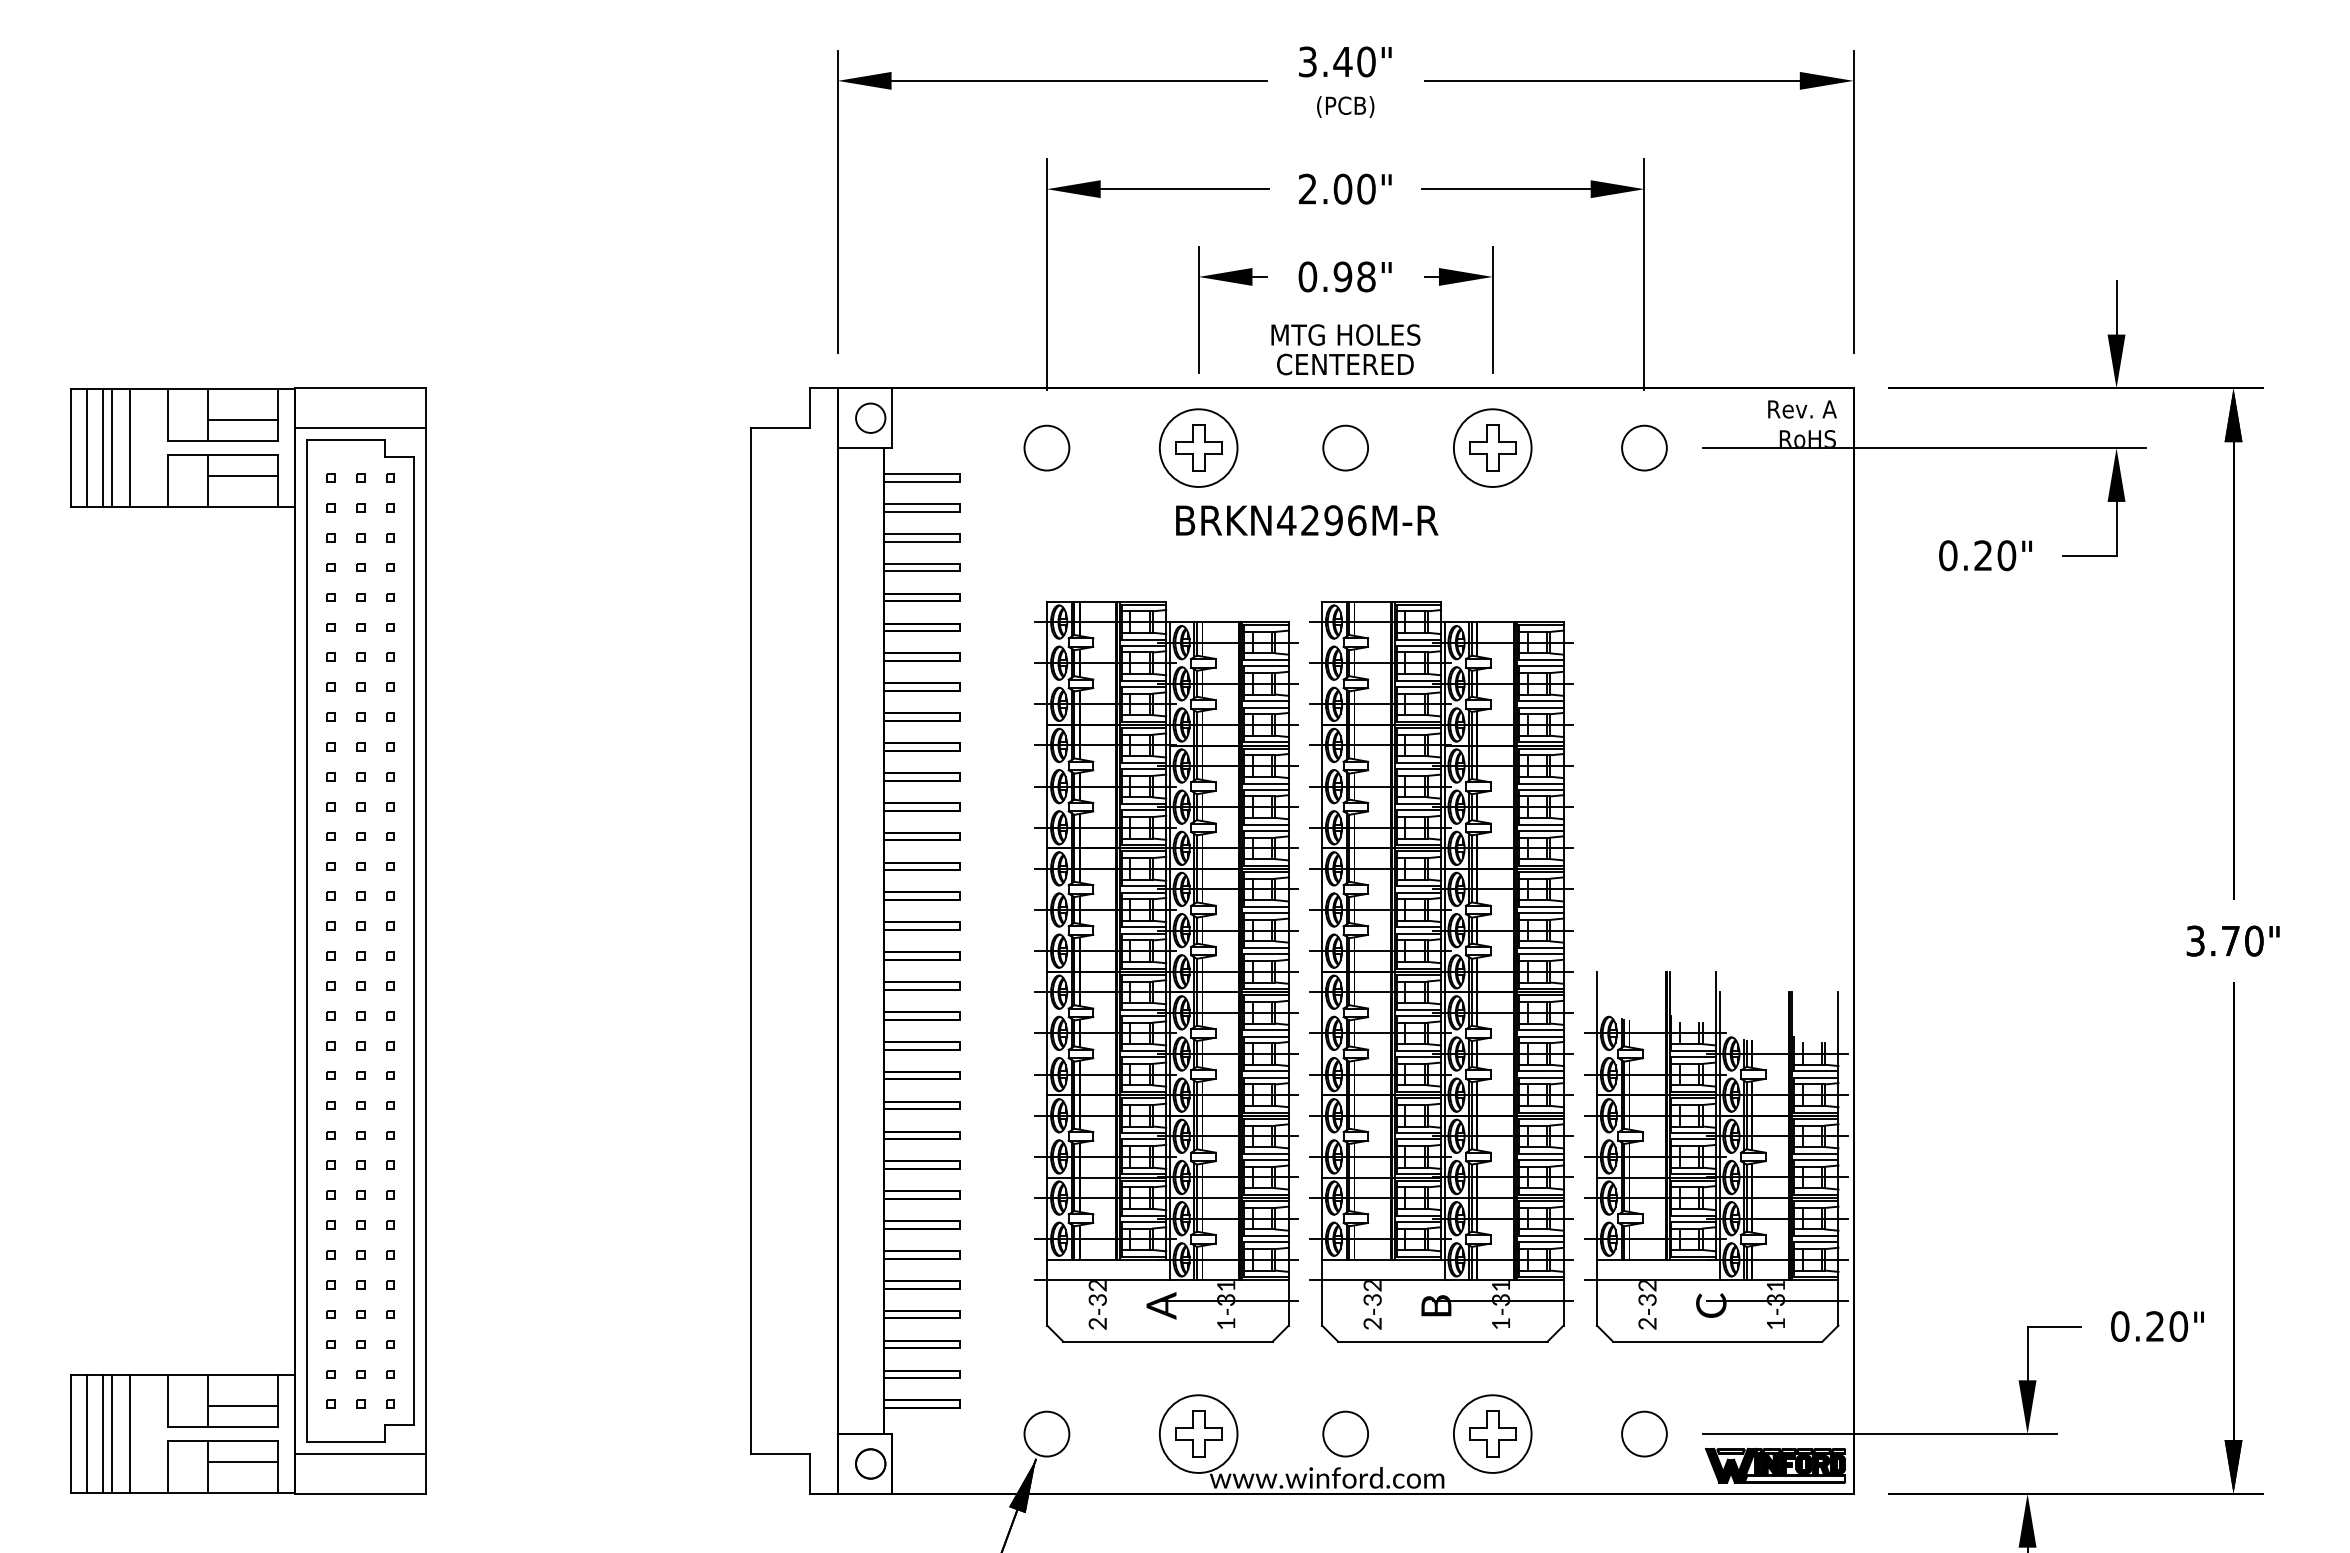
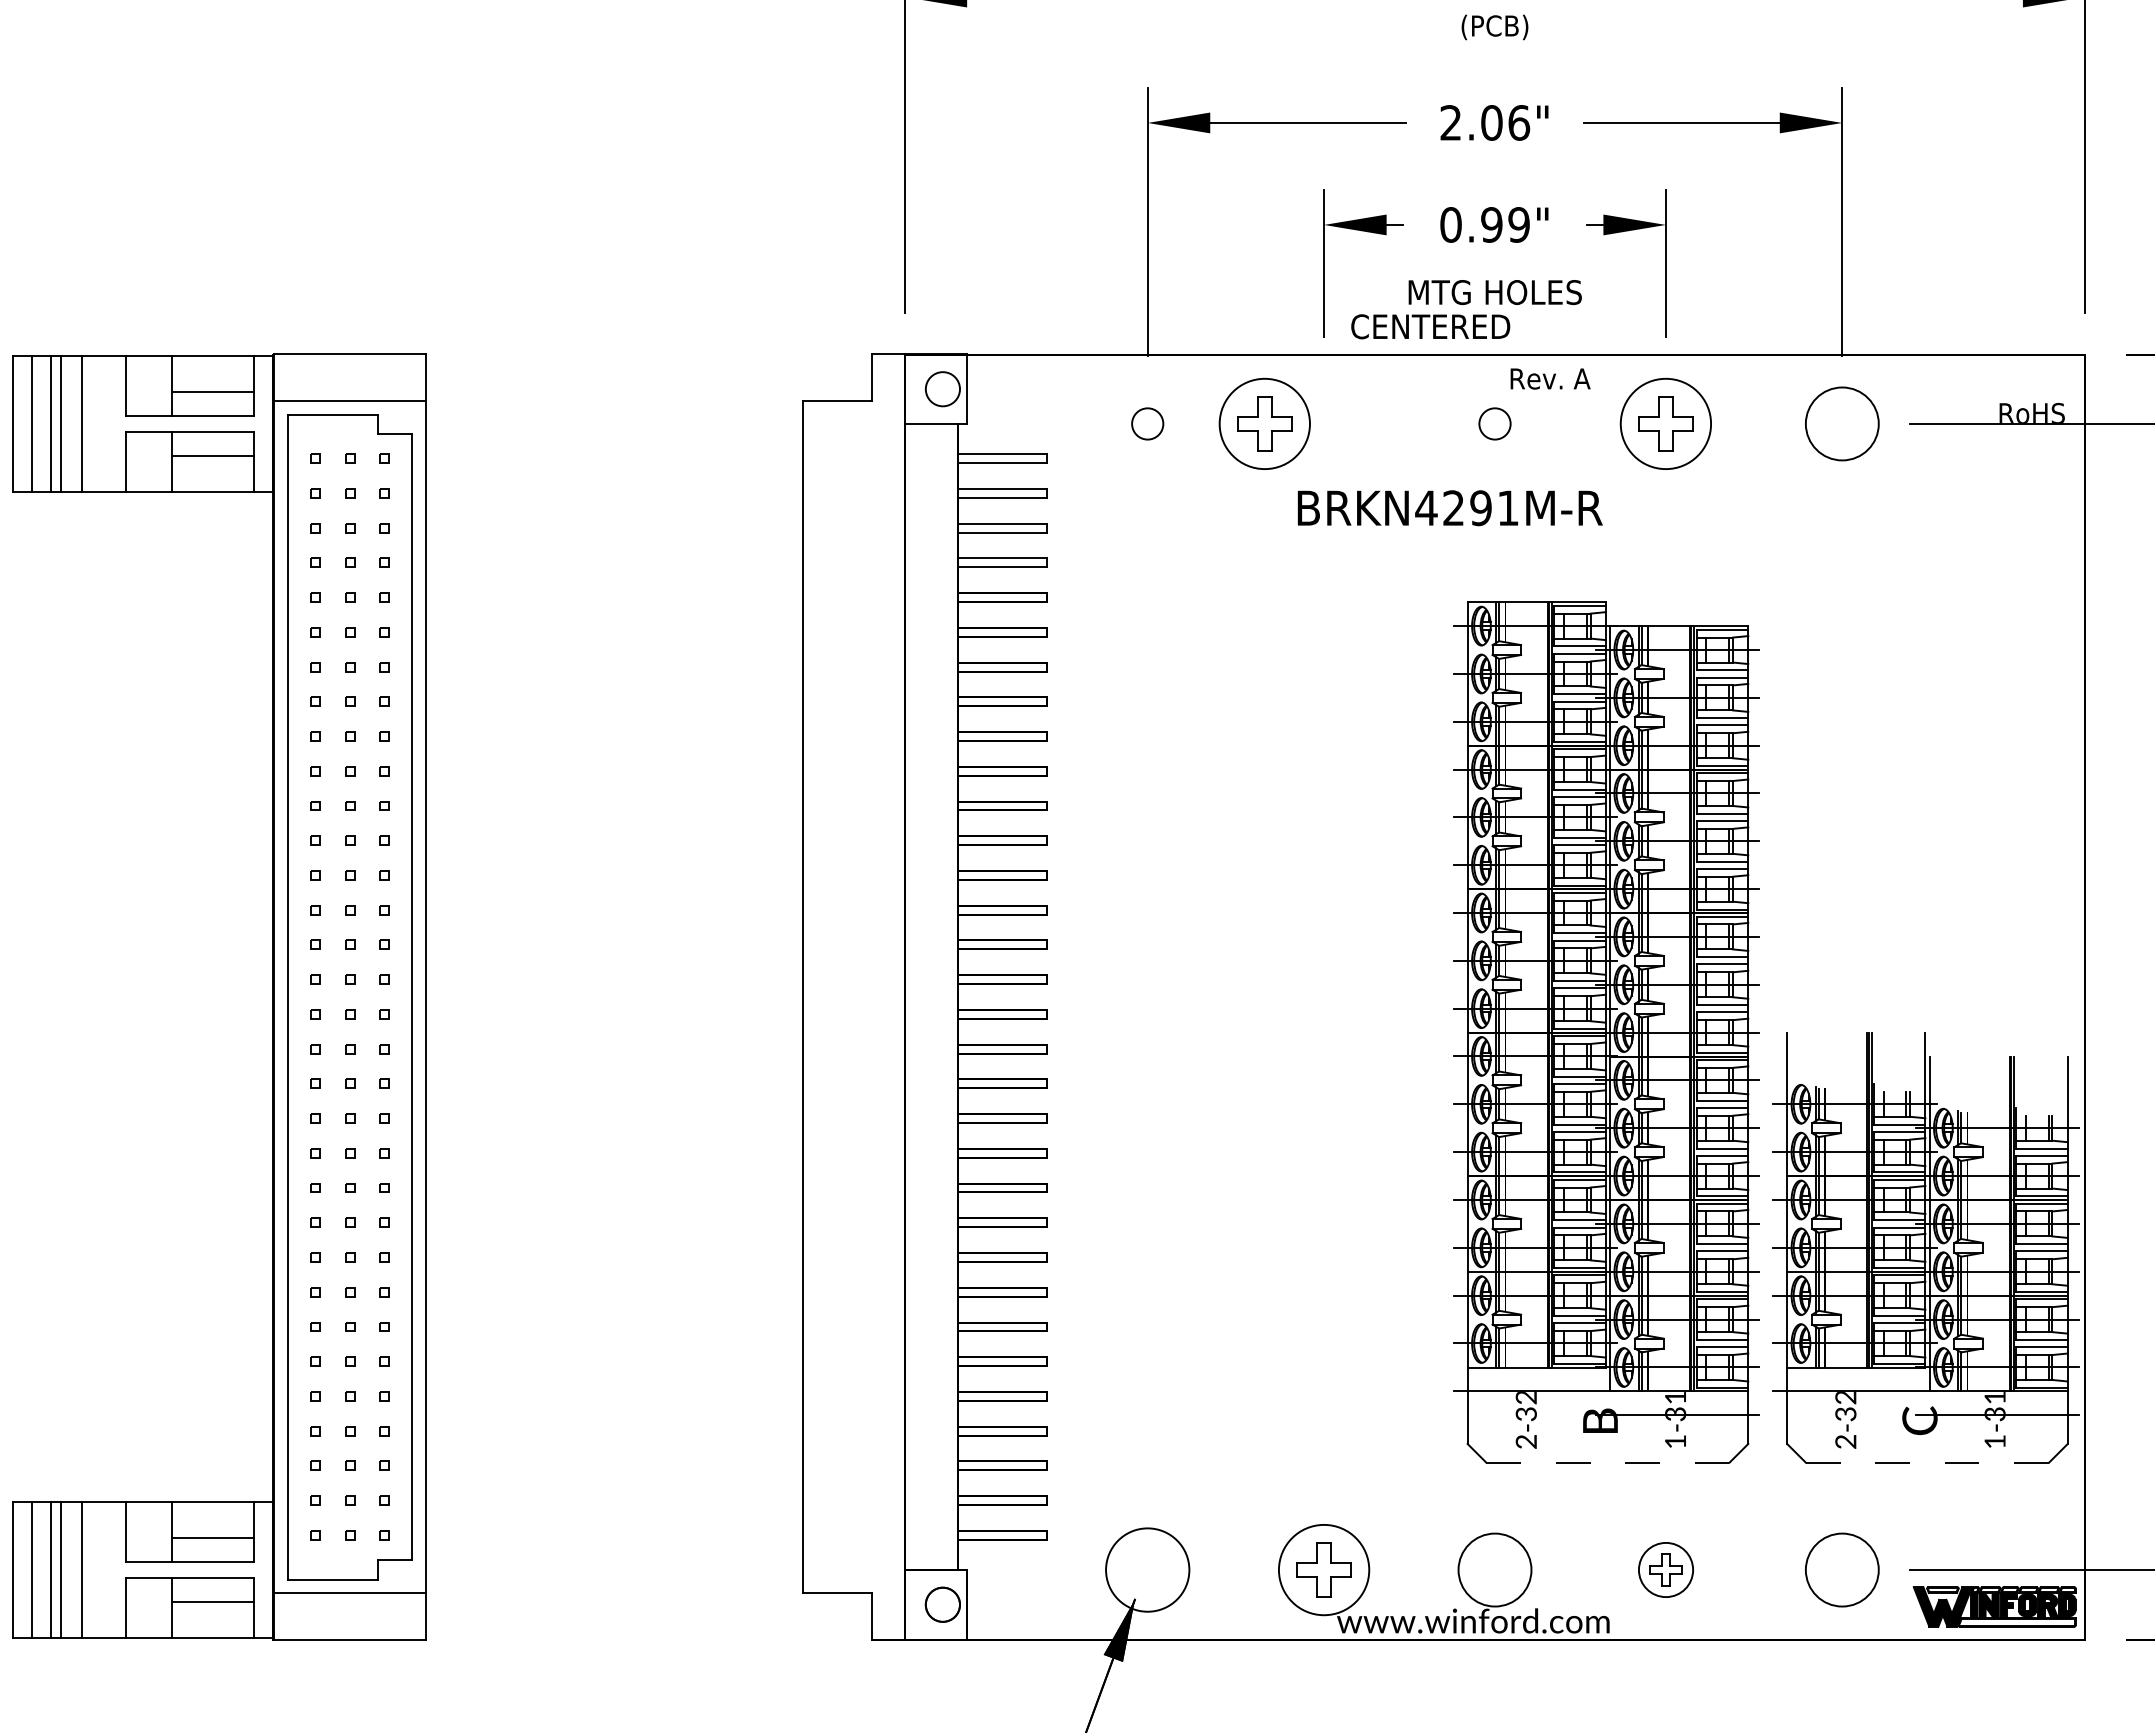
text: (1366, 188) -> (1519, 122), 2.00" -> 2.06"
text: (1366, 276) -> (1519, 224), 0.98" -> 0.99"
text: (1345, 364) -> (1430, 326), moved
text: (1802, 409) -> (1550, 379), moved
circle: (1046, 447) -> (1147, 423), size x0.6
part: (1198, 447) -> (1264, 423), moved
circle: (1345, 447) -> (1494, 423), size x0.6
circle: (1644, 447) -> (1842, 423), size x1.4
text: (1357, 520) -> (1508, 508), BRKN4296M-R -> BRKN4291M-R
part: (1166, 971) -> (1286, 1032), removed
line: (1442, 1341) -> (1607, 1462), solid -> dashed
line: (1717, 1341) -> (1927, 1462), solid -> dashed
circle: (1046, 1433) -> (1147, 1569), size x1.6
circle: (1345, 1433) -> (1494, 1569), size x1.4
part: (1492, 1433) -> (1665, 1569), size x0.6
circle: (1644, 1433) -> (1842, 1569), size x1.4

